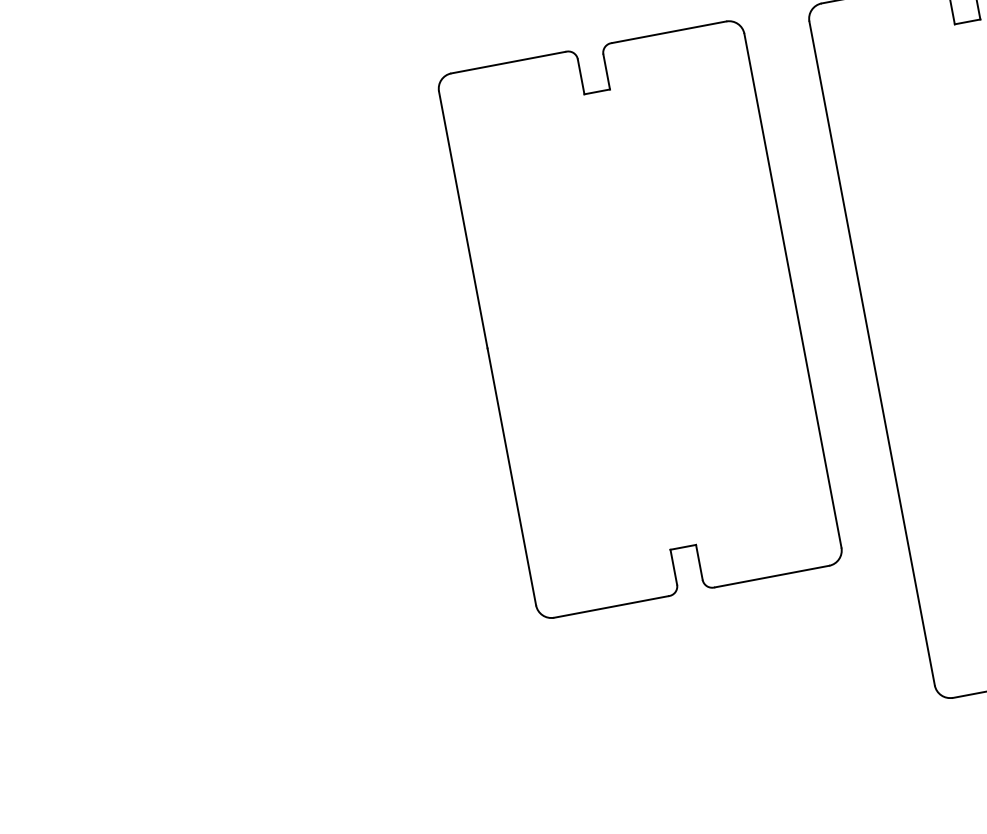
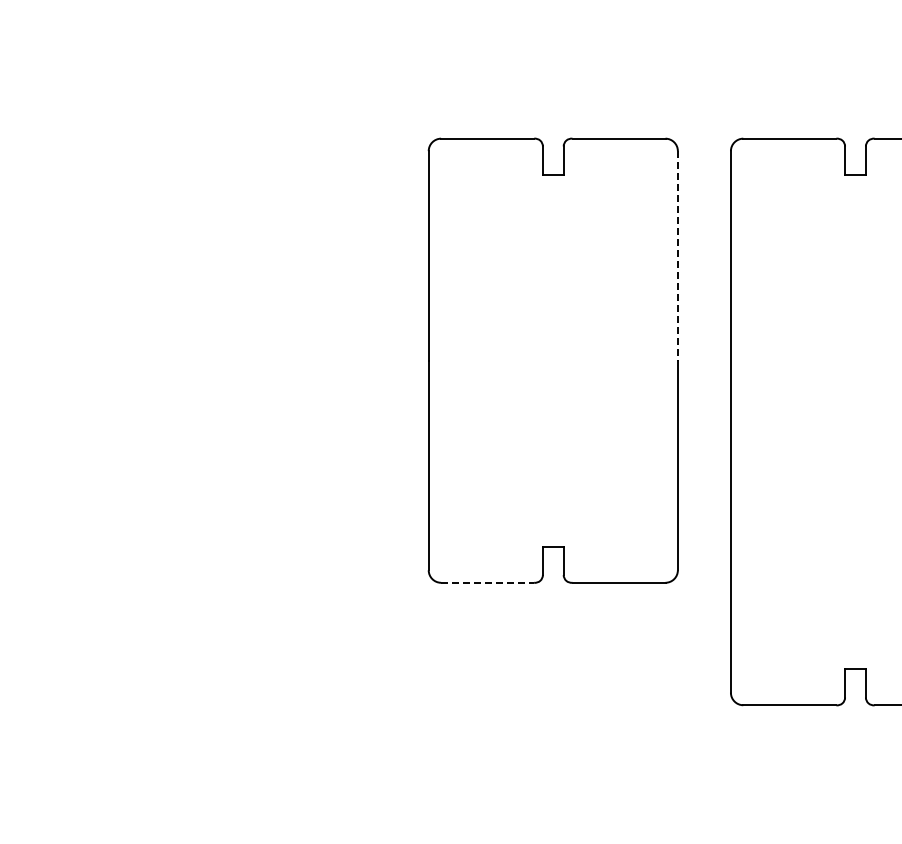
line: (768, 161) -> (677, 255), solid -> dashed
line: (612, 606) -> (488, 582), solid -> dashed

